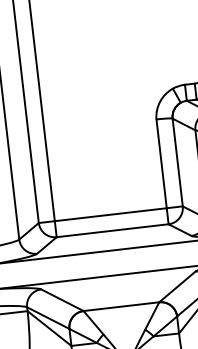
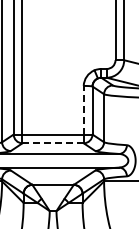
line: (161, 162) -> (83, 109), solid -> dashed
line: (113, 231) -> (53, 143), solid -> dashed

